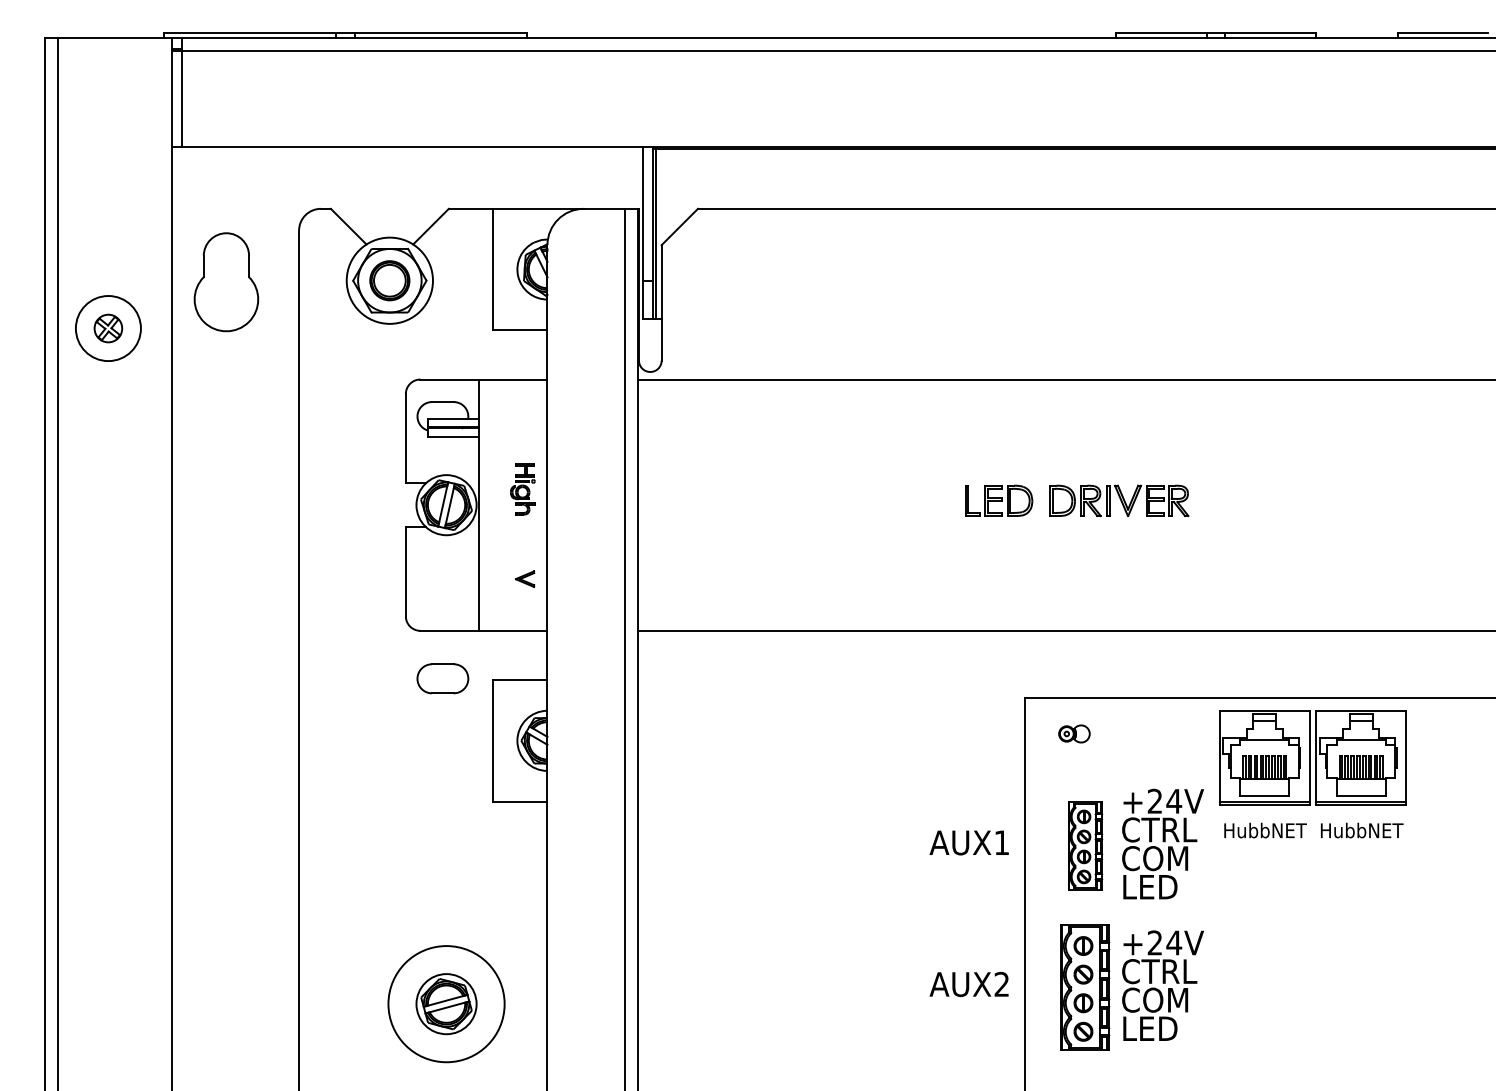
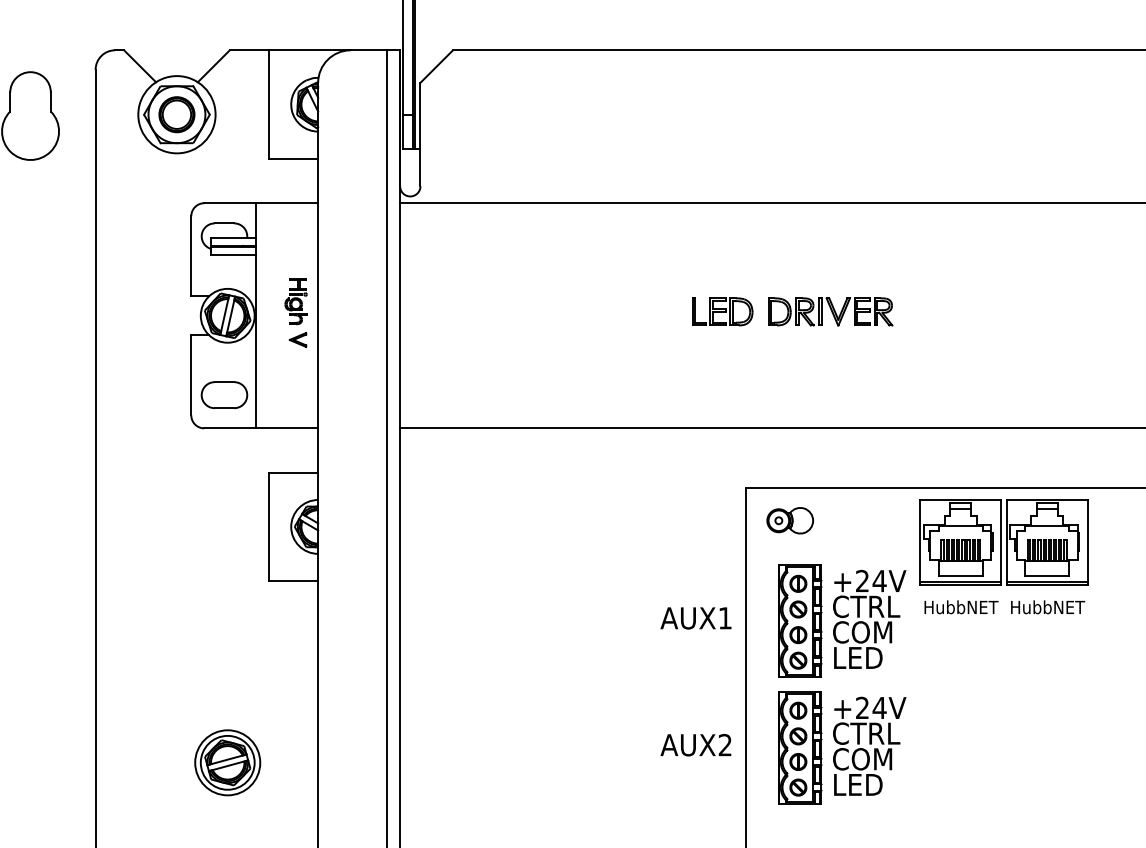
part: (525, 578) -> (298, 339), moved
part: (442, 678) -> (224, 394), moved
part: (1074, 733) -> (790, 520), size x1.67
part: (1085, 845) -> (800, 620), size x1.43
circle: (446, 1003) -> (227, 762), size x0.62

